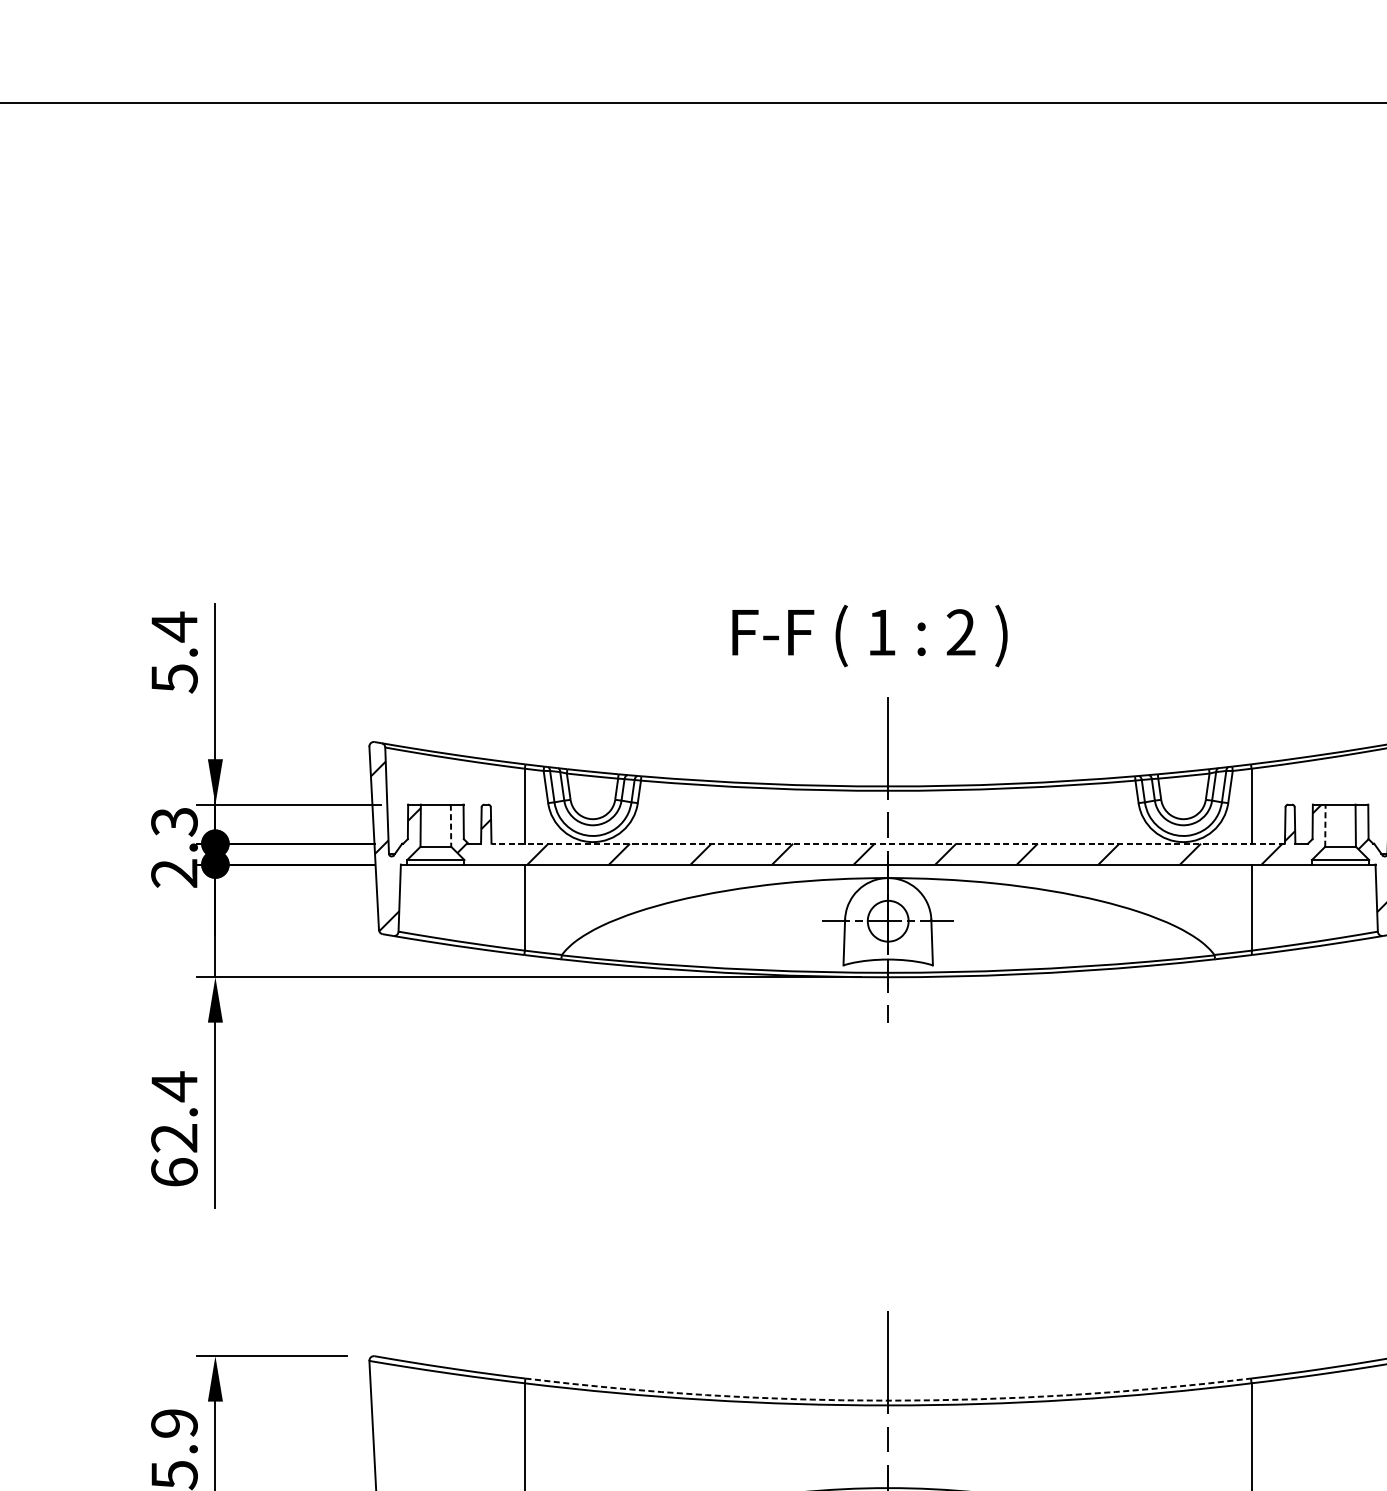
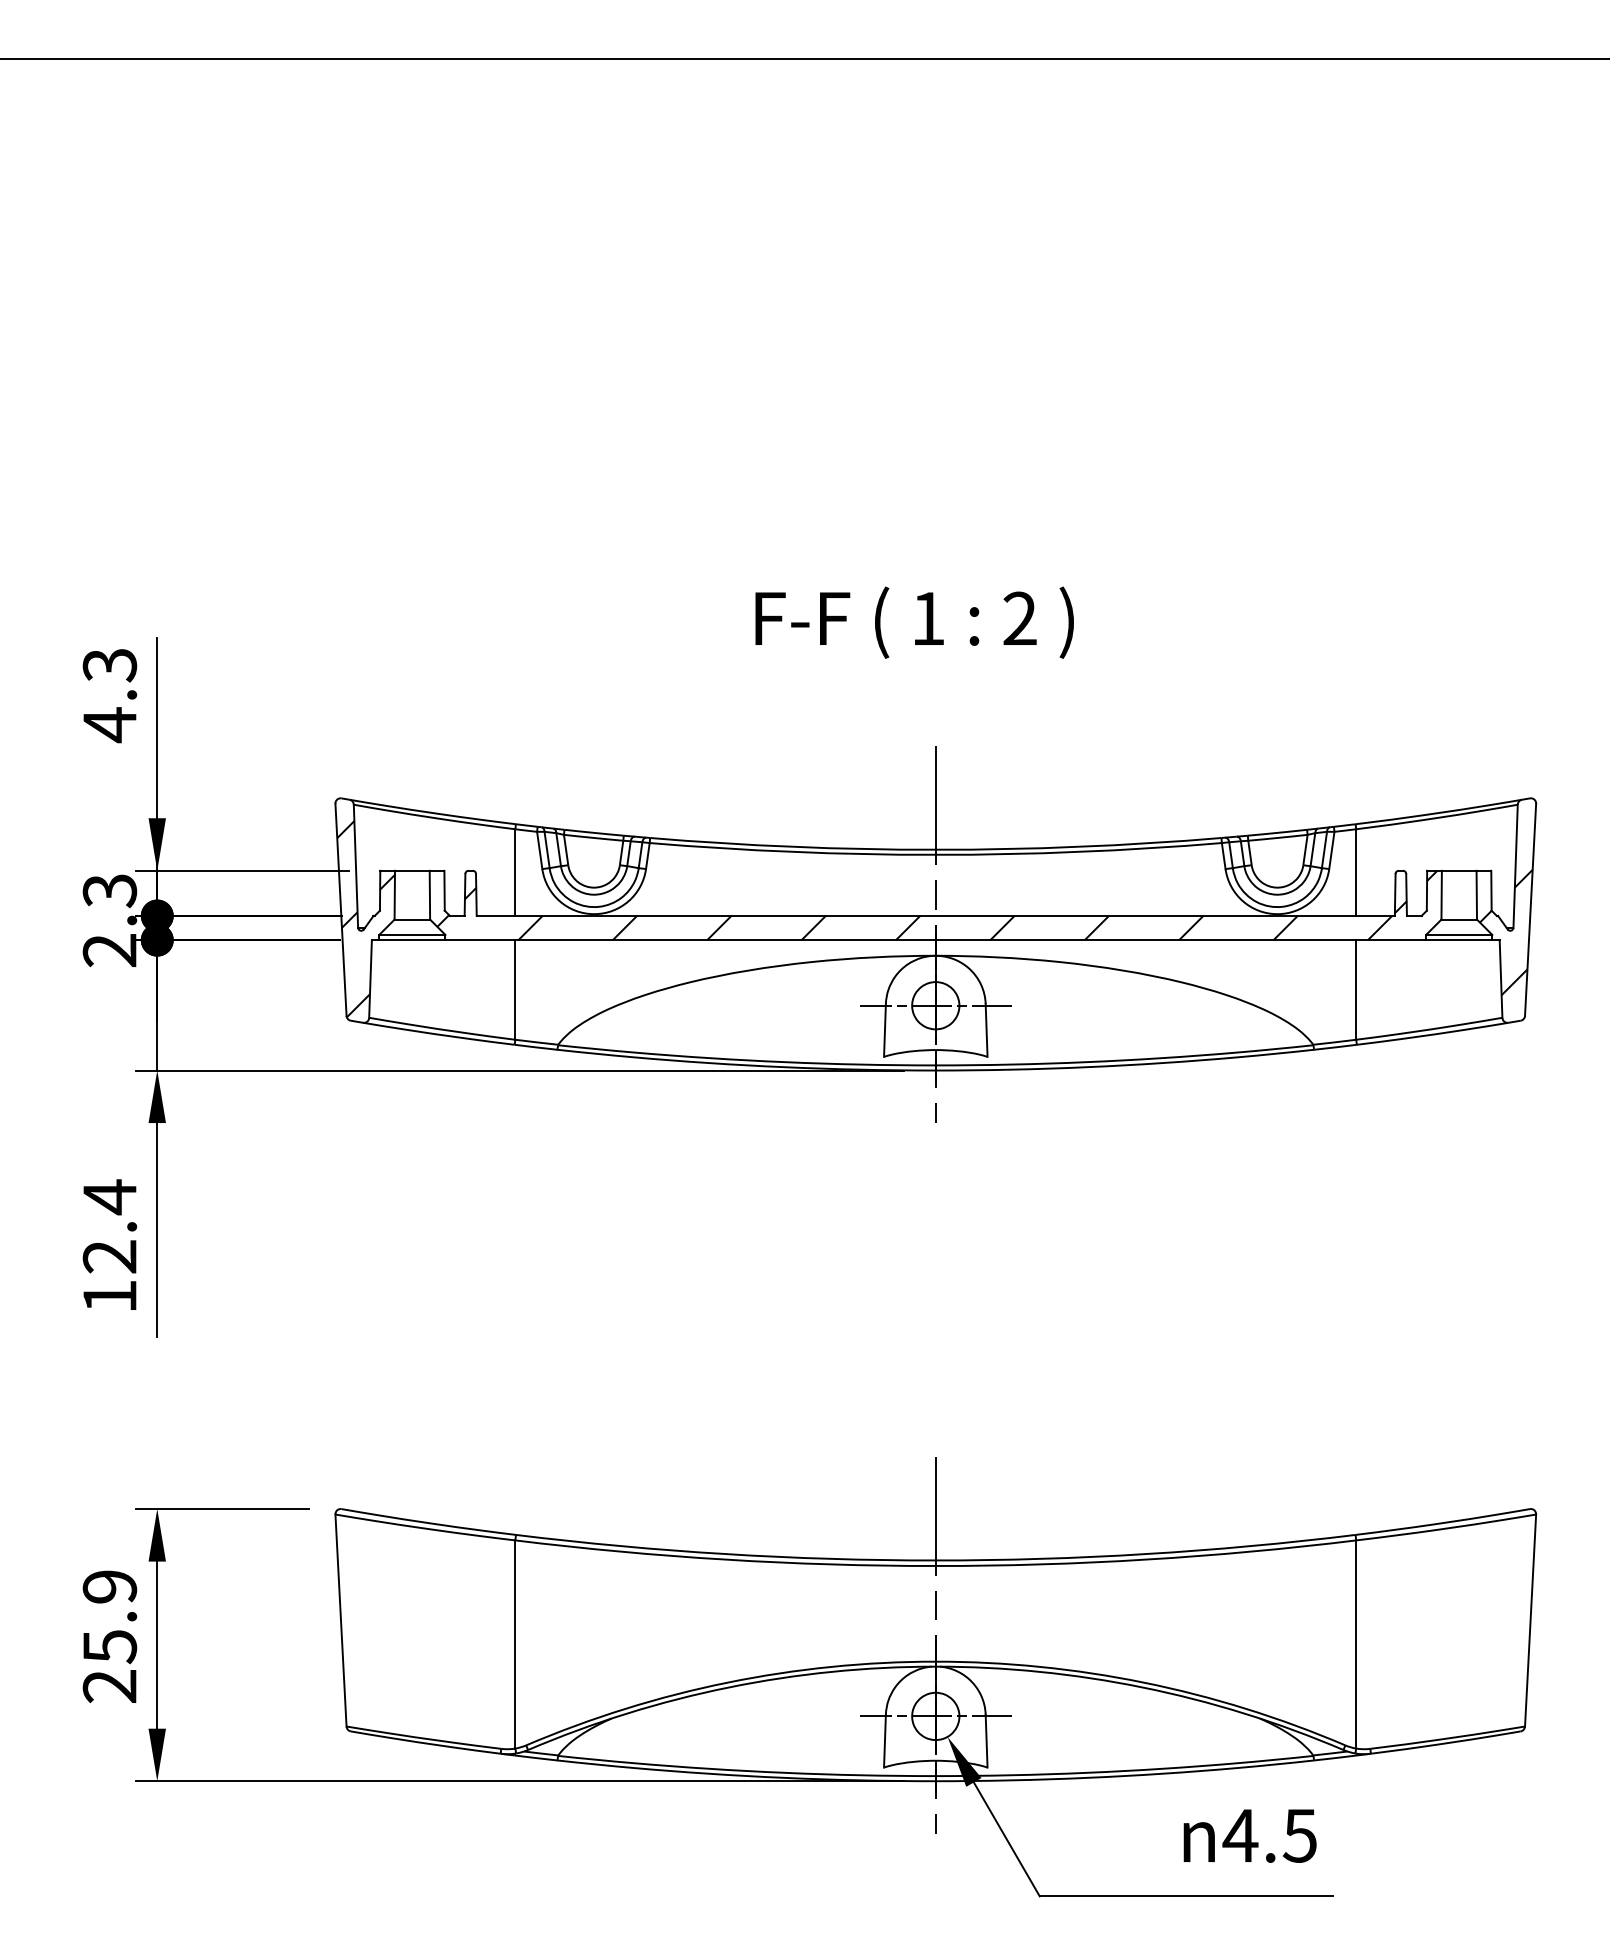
text: (869, 635) -> (914, 622), moved
text: (174, 653) -> (109, 695), 5.4 -> 4.3
line: (450, 825) -> (429, 895), dashed -> solid
line: (1325, 825) -> (1441, 894), dashed -> solid
line: (887, 844) -> (935, 916), dashed -> solid
text: (174, 1171) -> (109, 1295), 62.4 -> 12.4
arc: (887, 1400) -> (935, 1560), dashed -> solid

